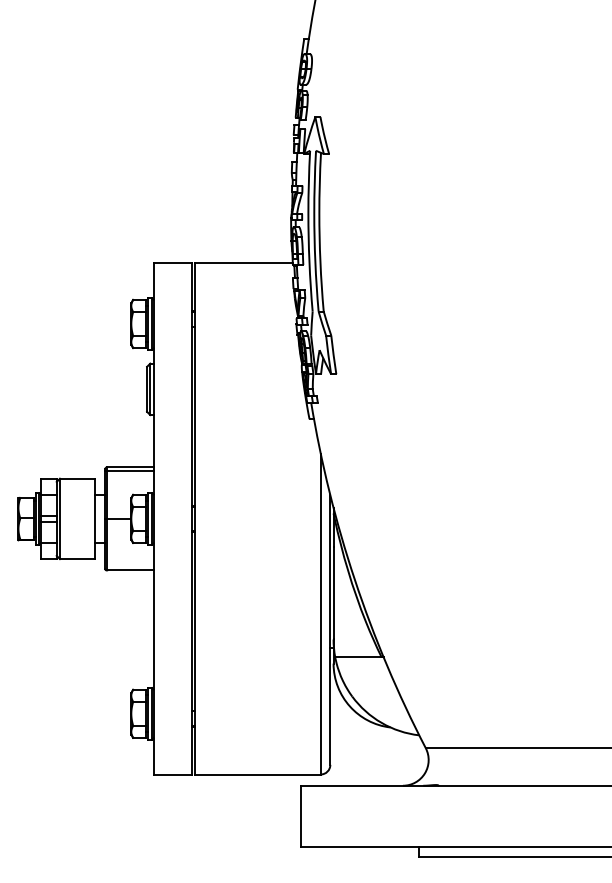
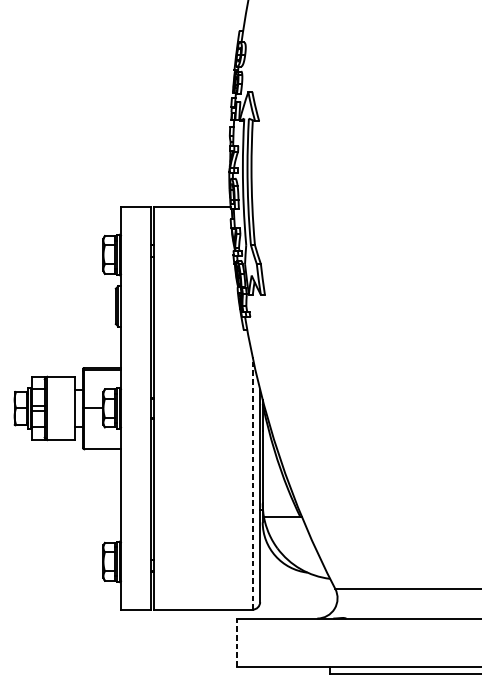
line: (320, 613) -> (252, 482), solid -> dashed
line: (301, 816) -> (237, 642), solid -> dashed

